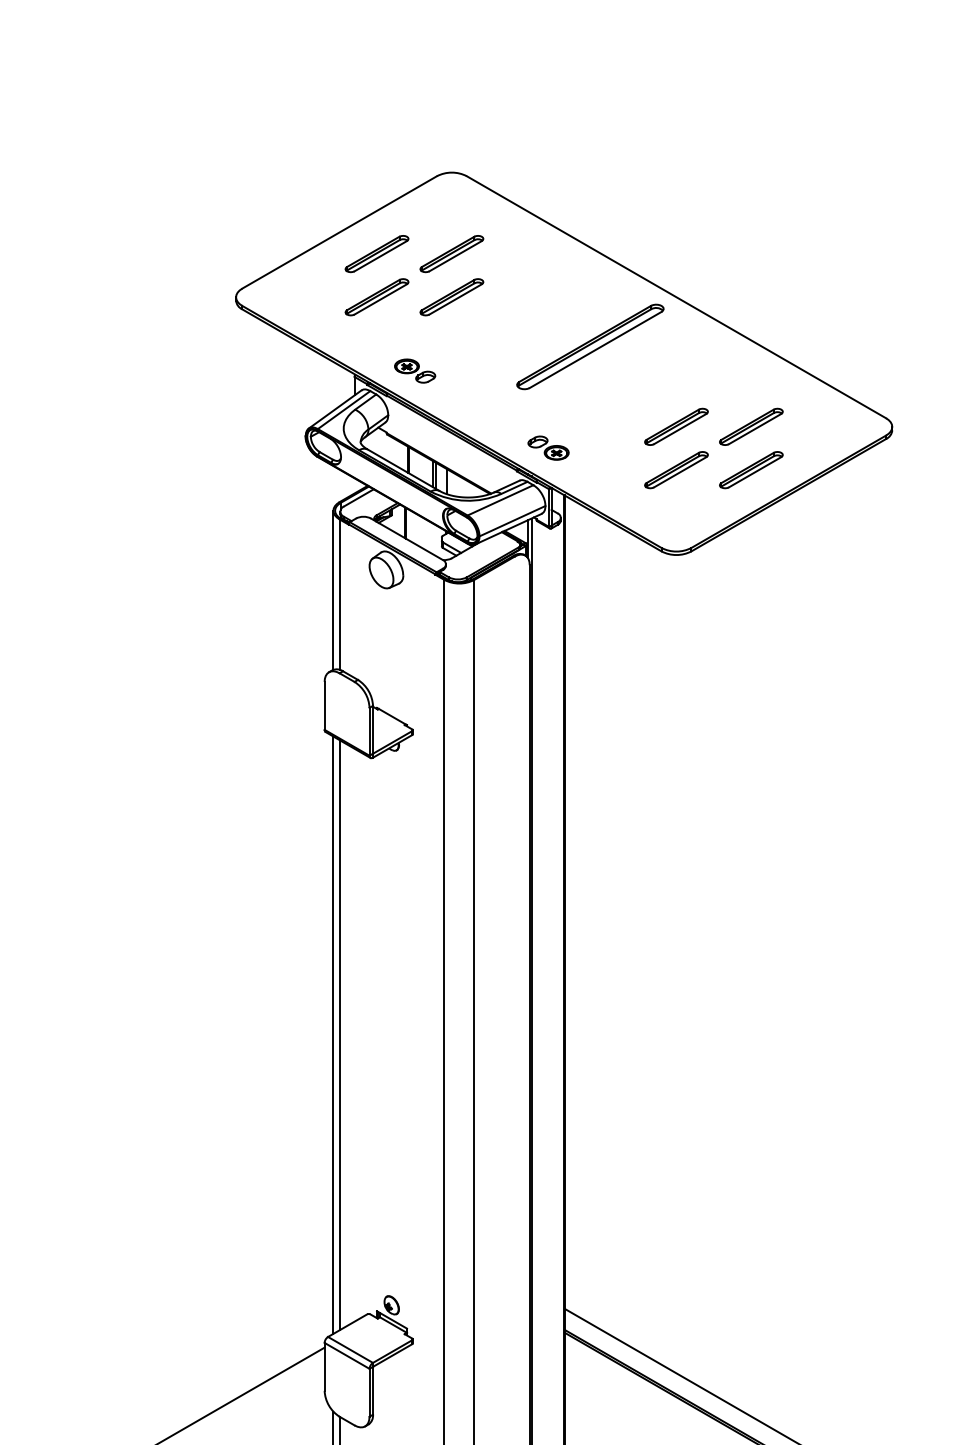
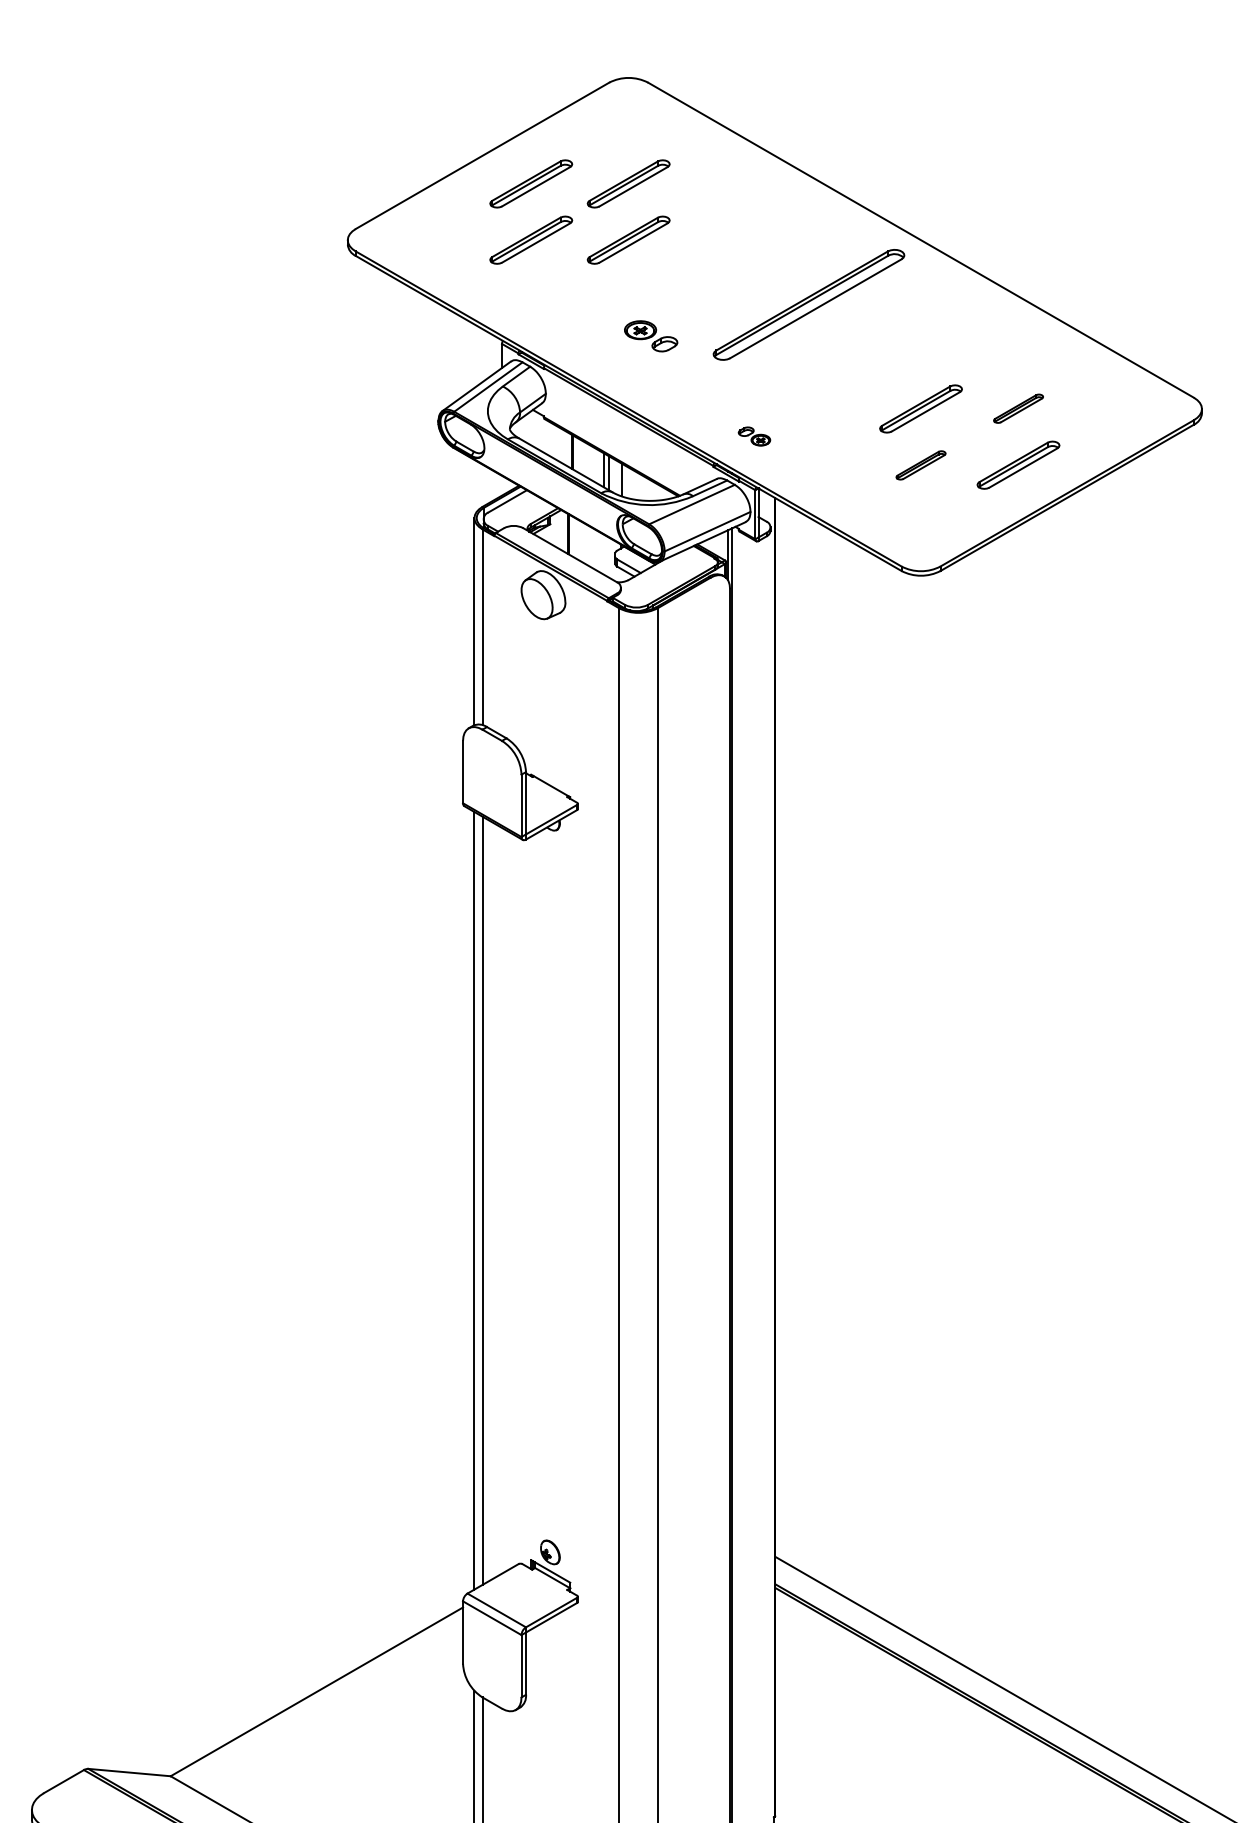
part: (415, 370) -> (651, 335), moved
part: (751, 426) -> (1018, 408), size x0.6
part: (548, 447) -> (754, 435), size x0.6
part: (676, 470) -> (921, 465), size x0.6

